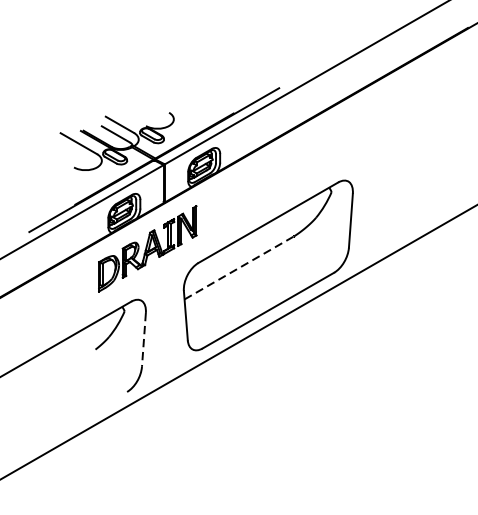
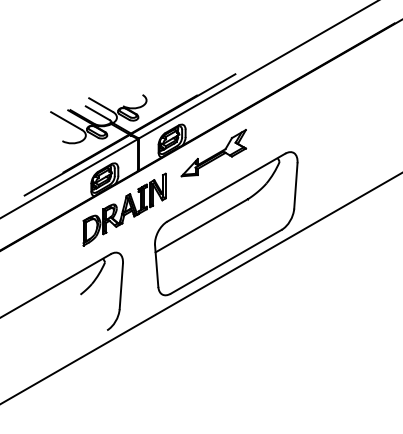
part: (253, 182) -> (213, 153), added
line: (240, 267) -> (202, 225), dashed -> solid
line: (144, 339) -> (121, 286), dashed -> solid

